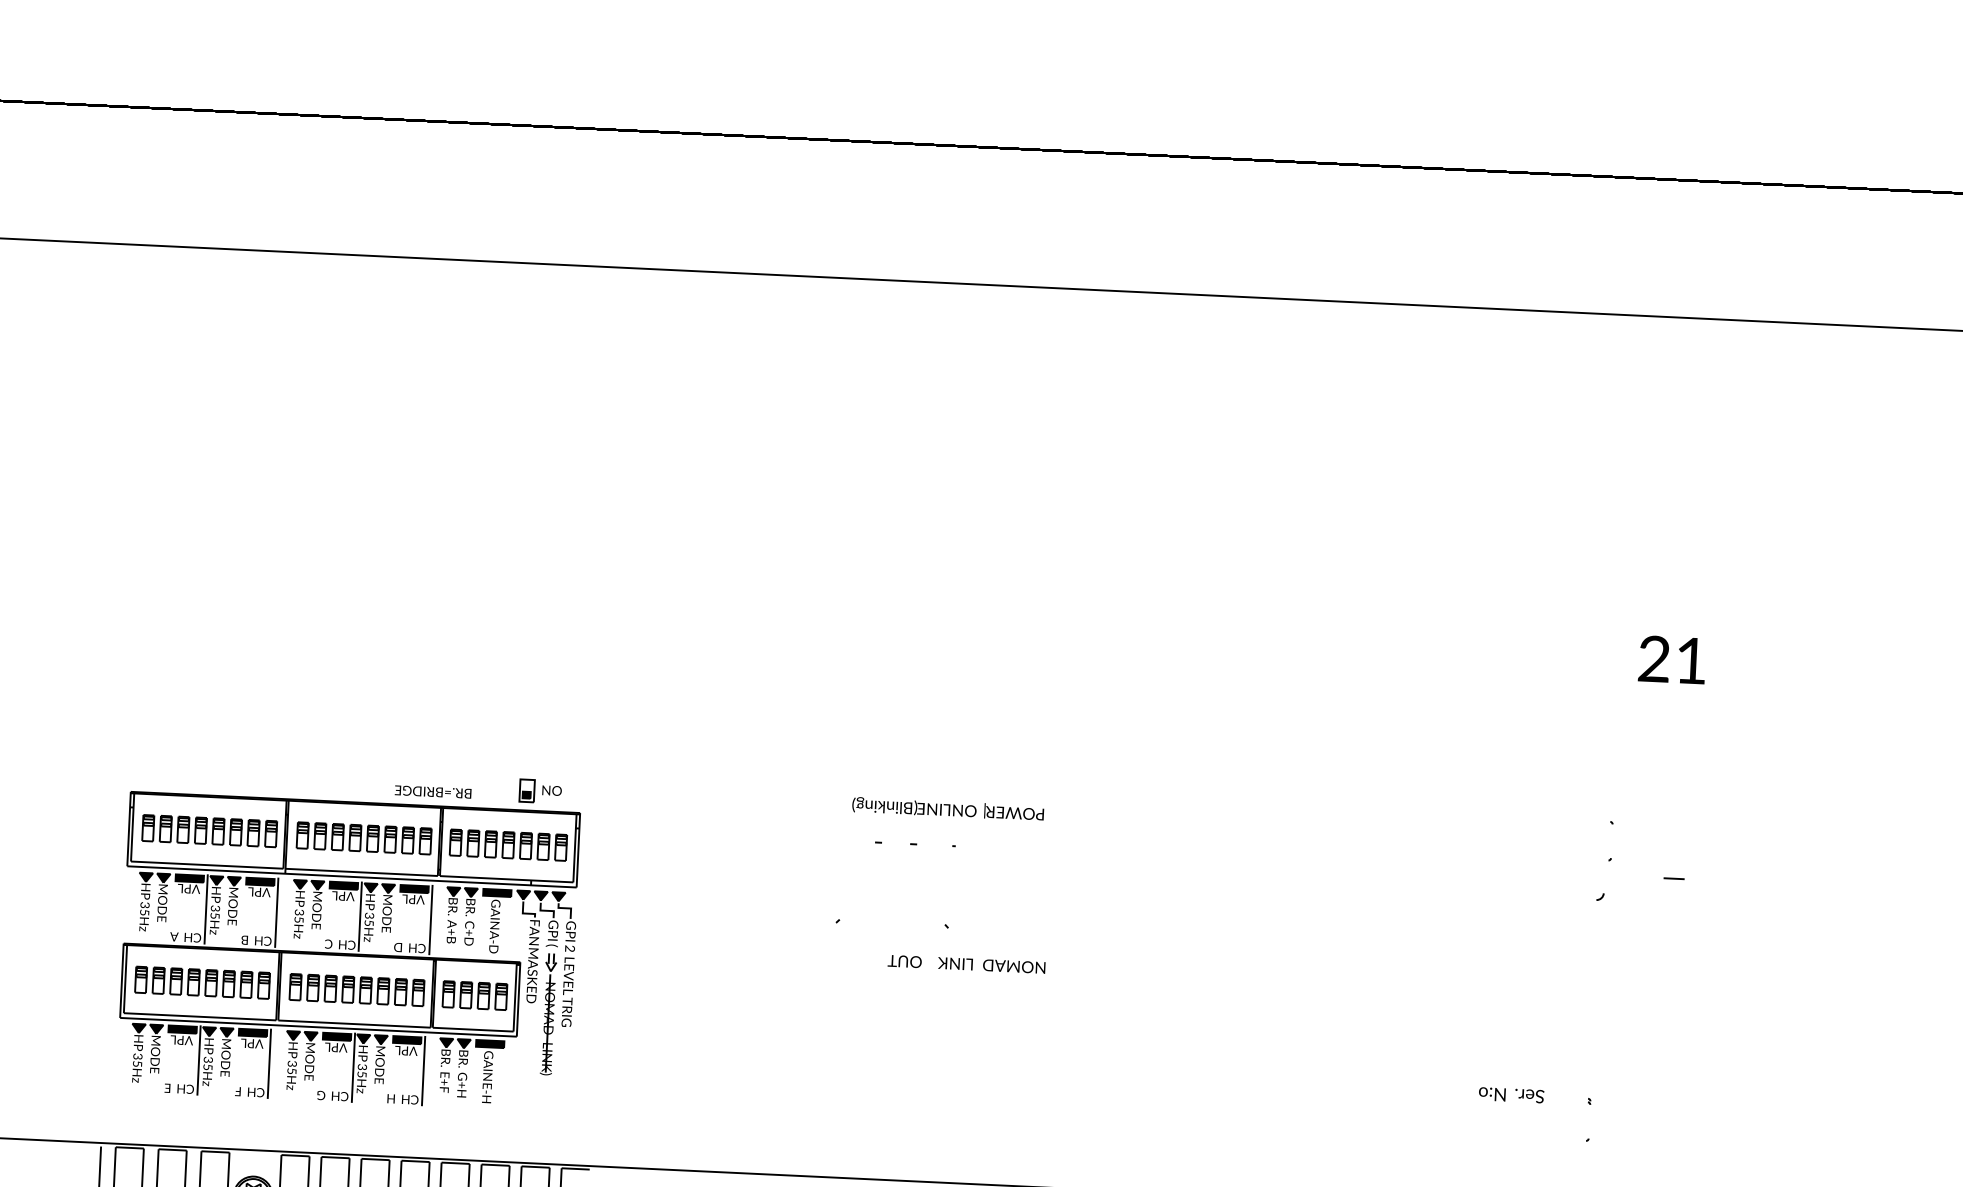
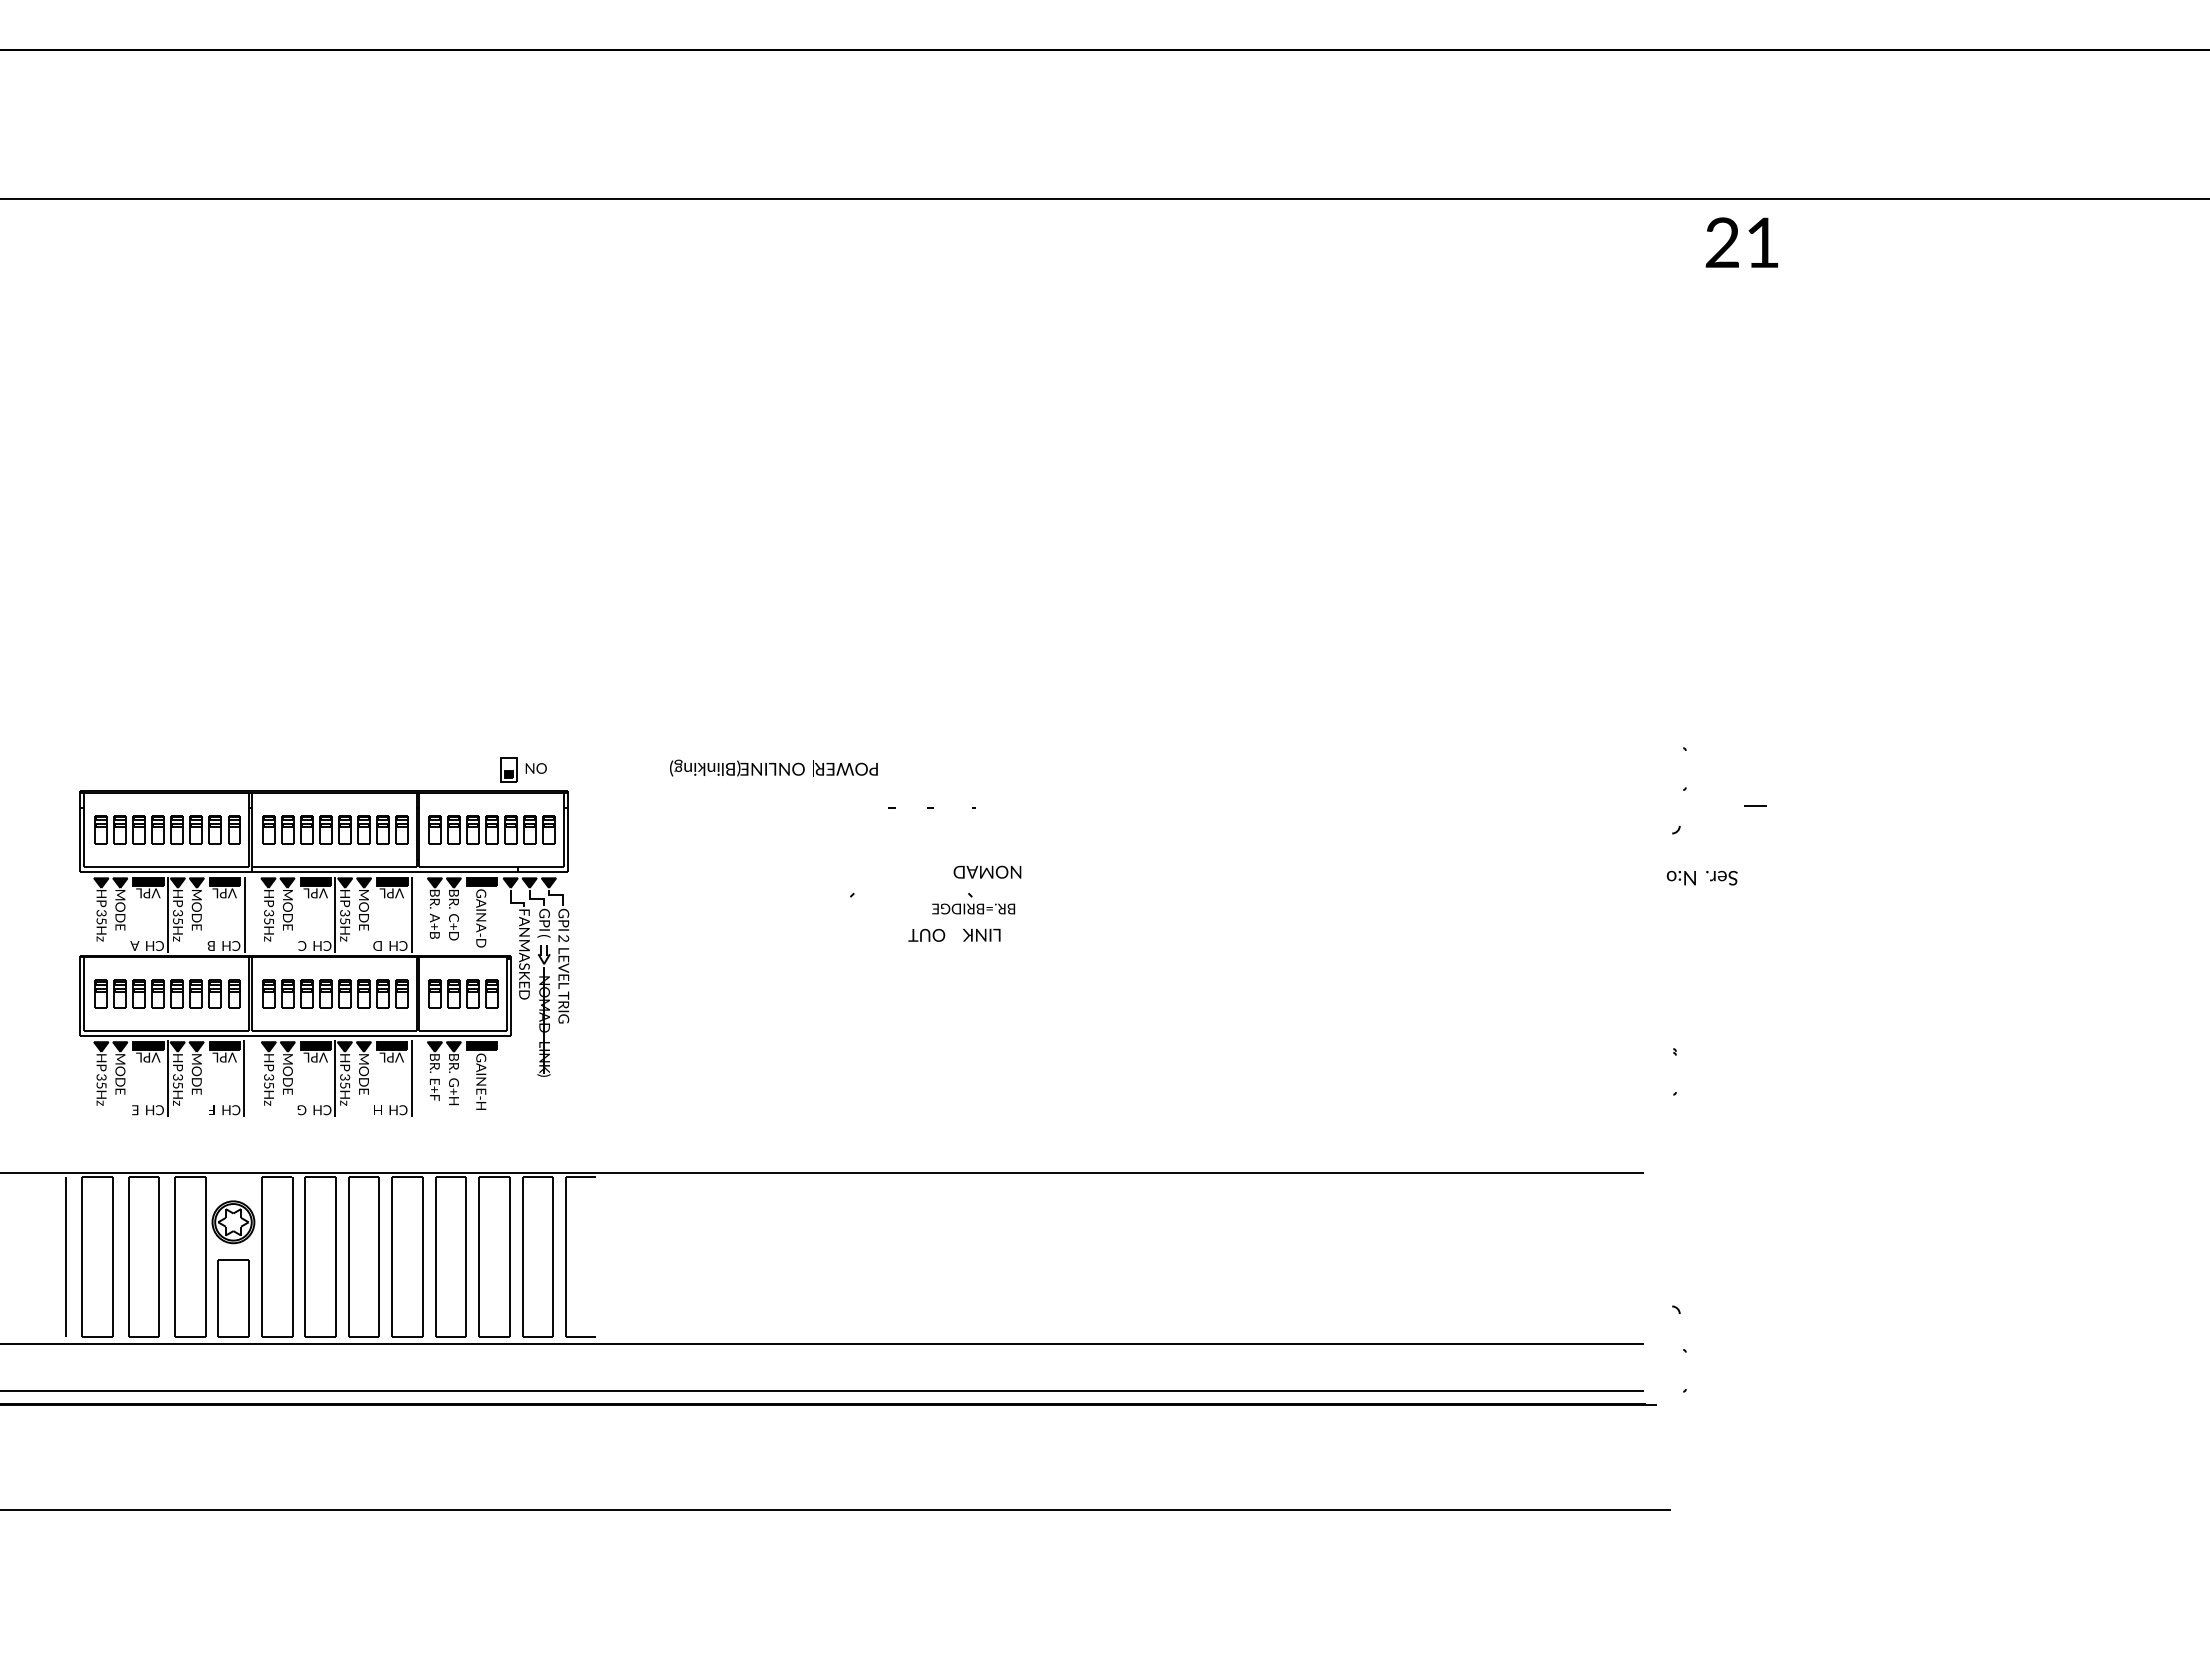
text: (1671, 659) -> (1741, 242), moved
text: (433, 791) -> (973, 908), moved
text: (947, 808) -> (773, 767), moved
text: (1014, 965) -> (987, 871), moved
text: (1510, 1094) -> (1701, 877), moved

